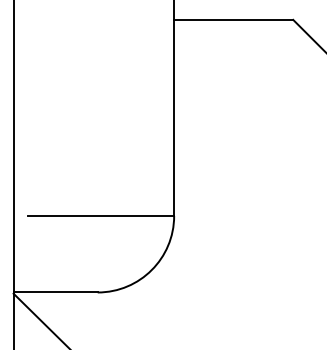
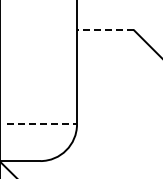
line: (233, 20) -> (105, 30), solid -> dashed
line: (100, 216) -> (41, 124), solid -> dashed

